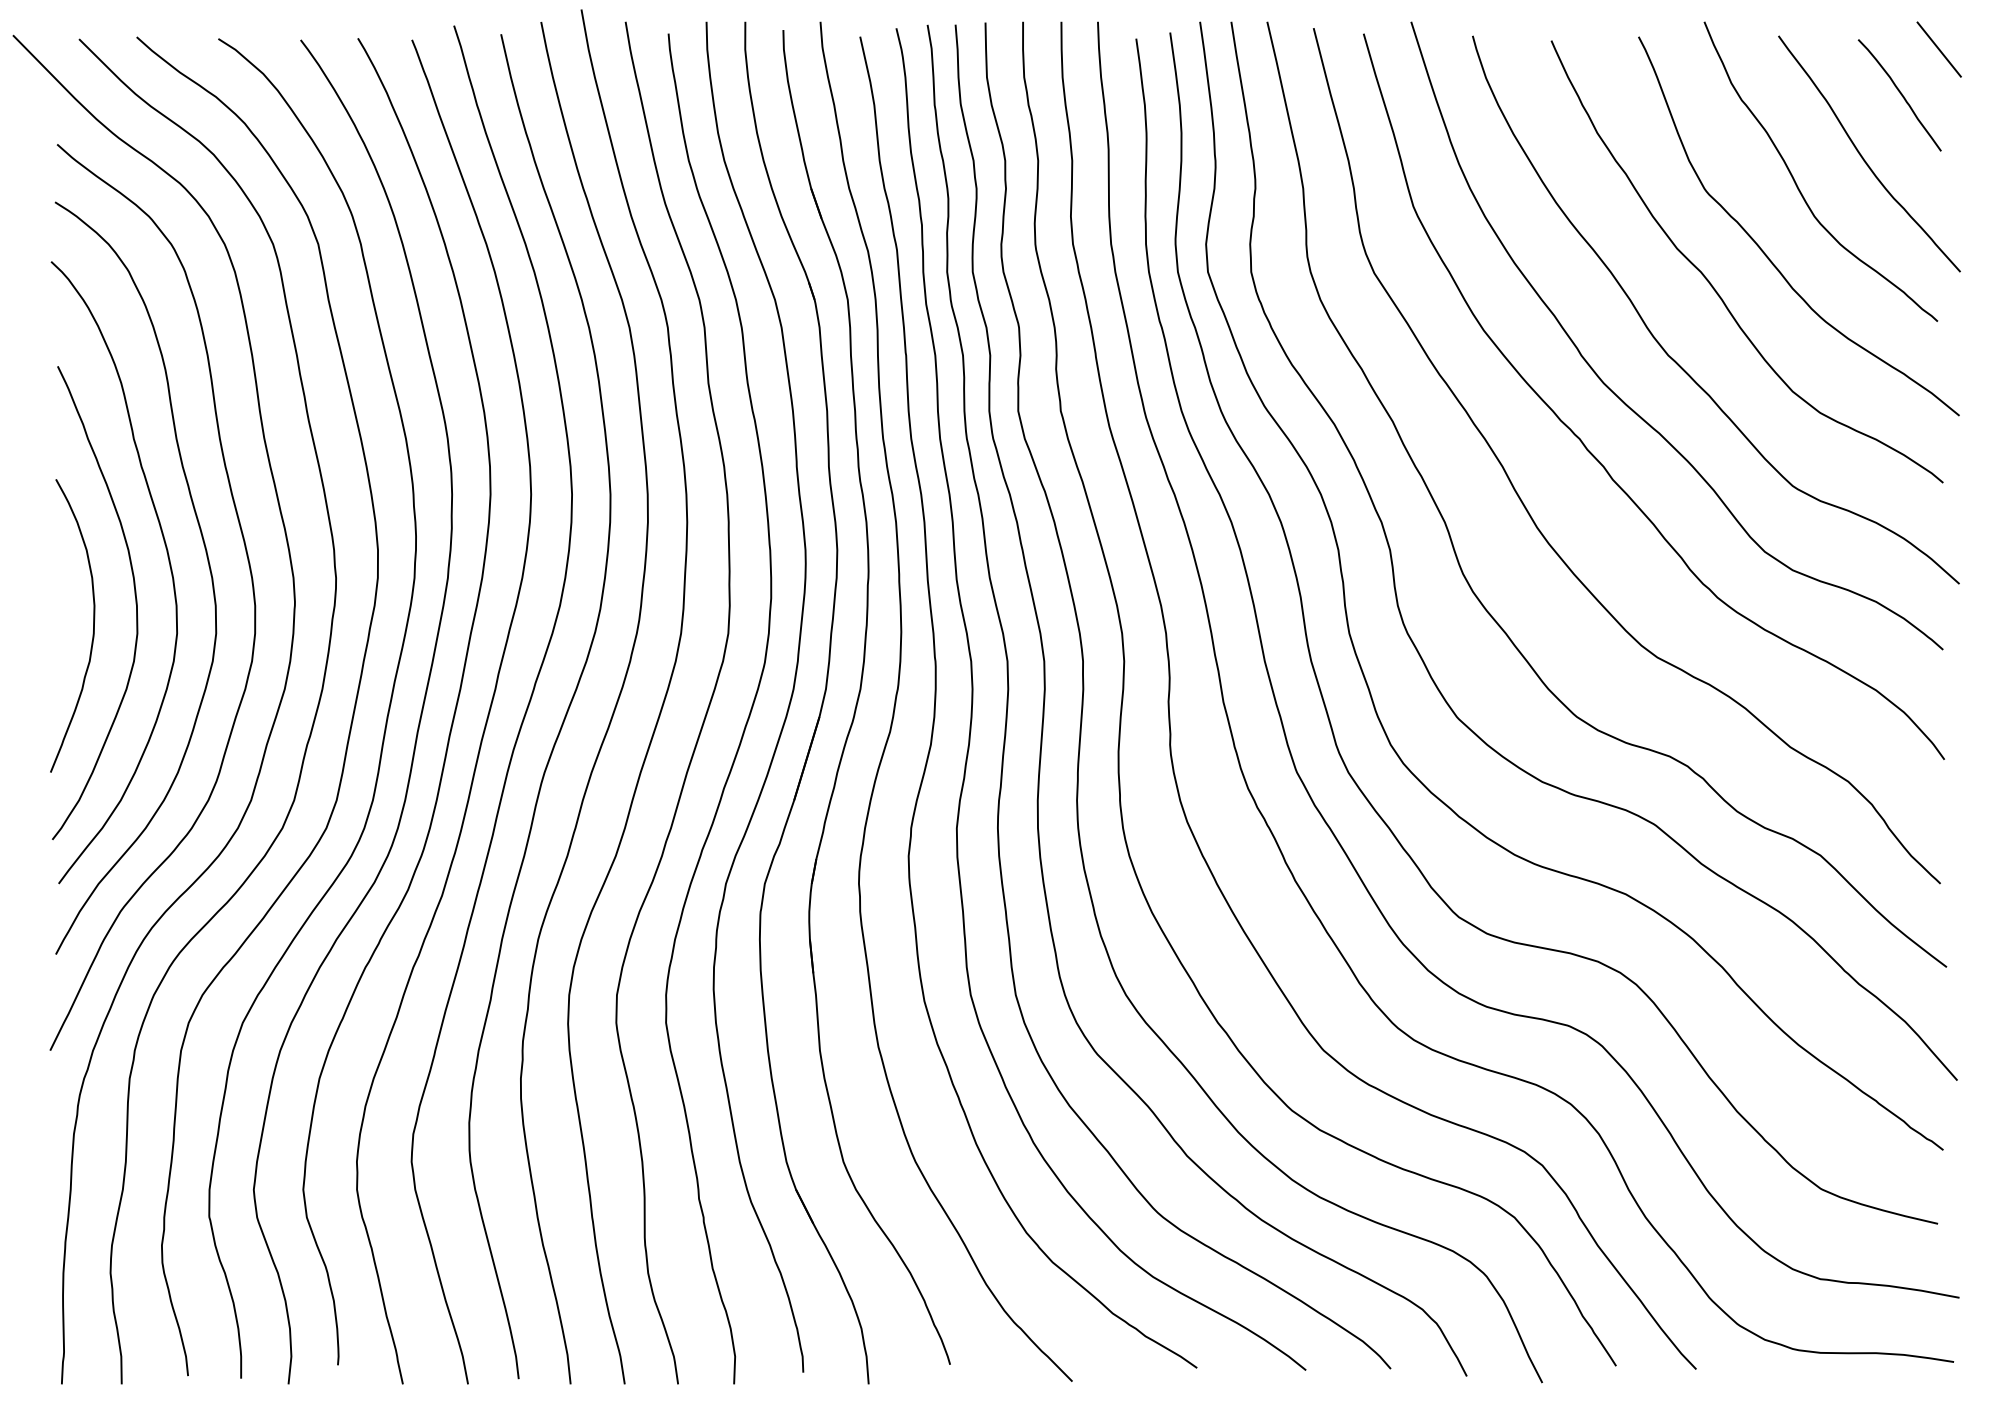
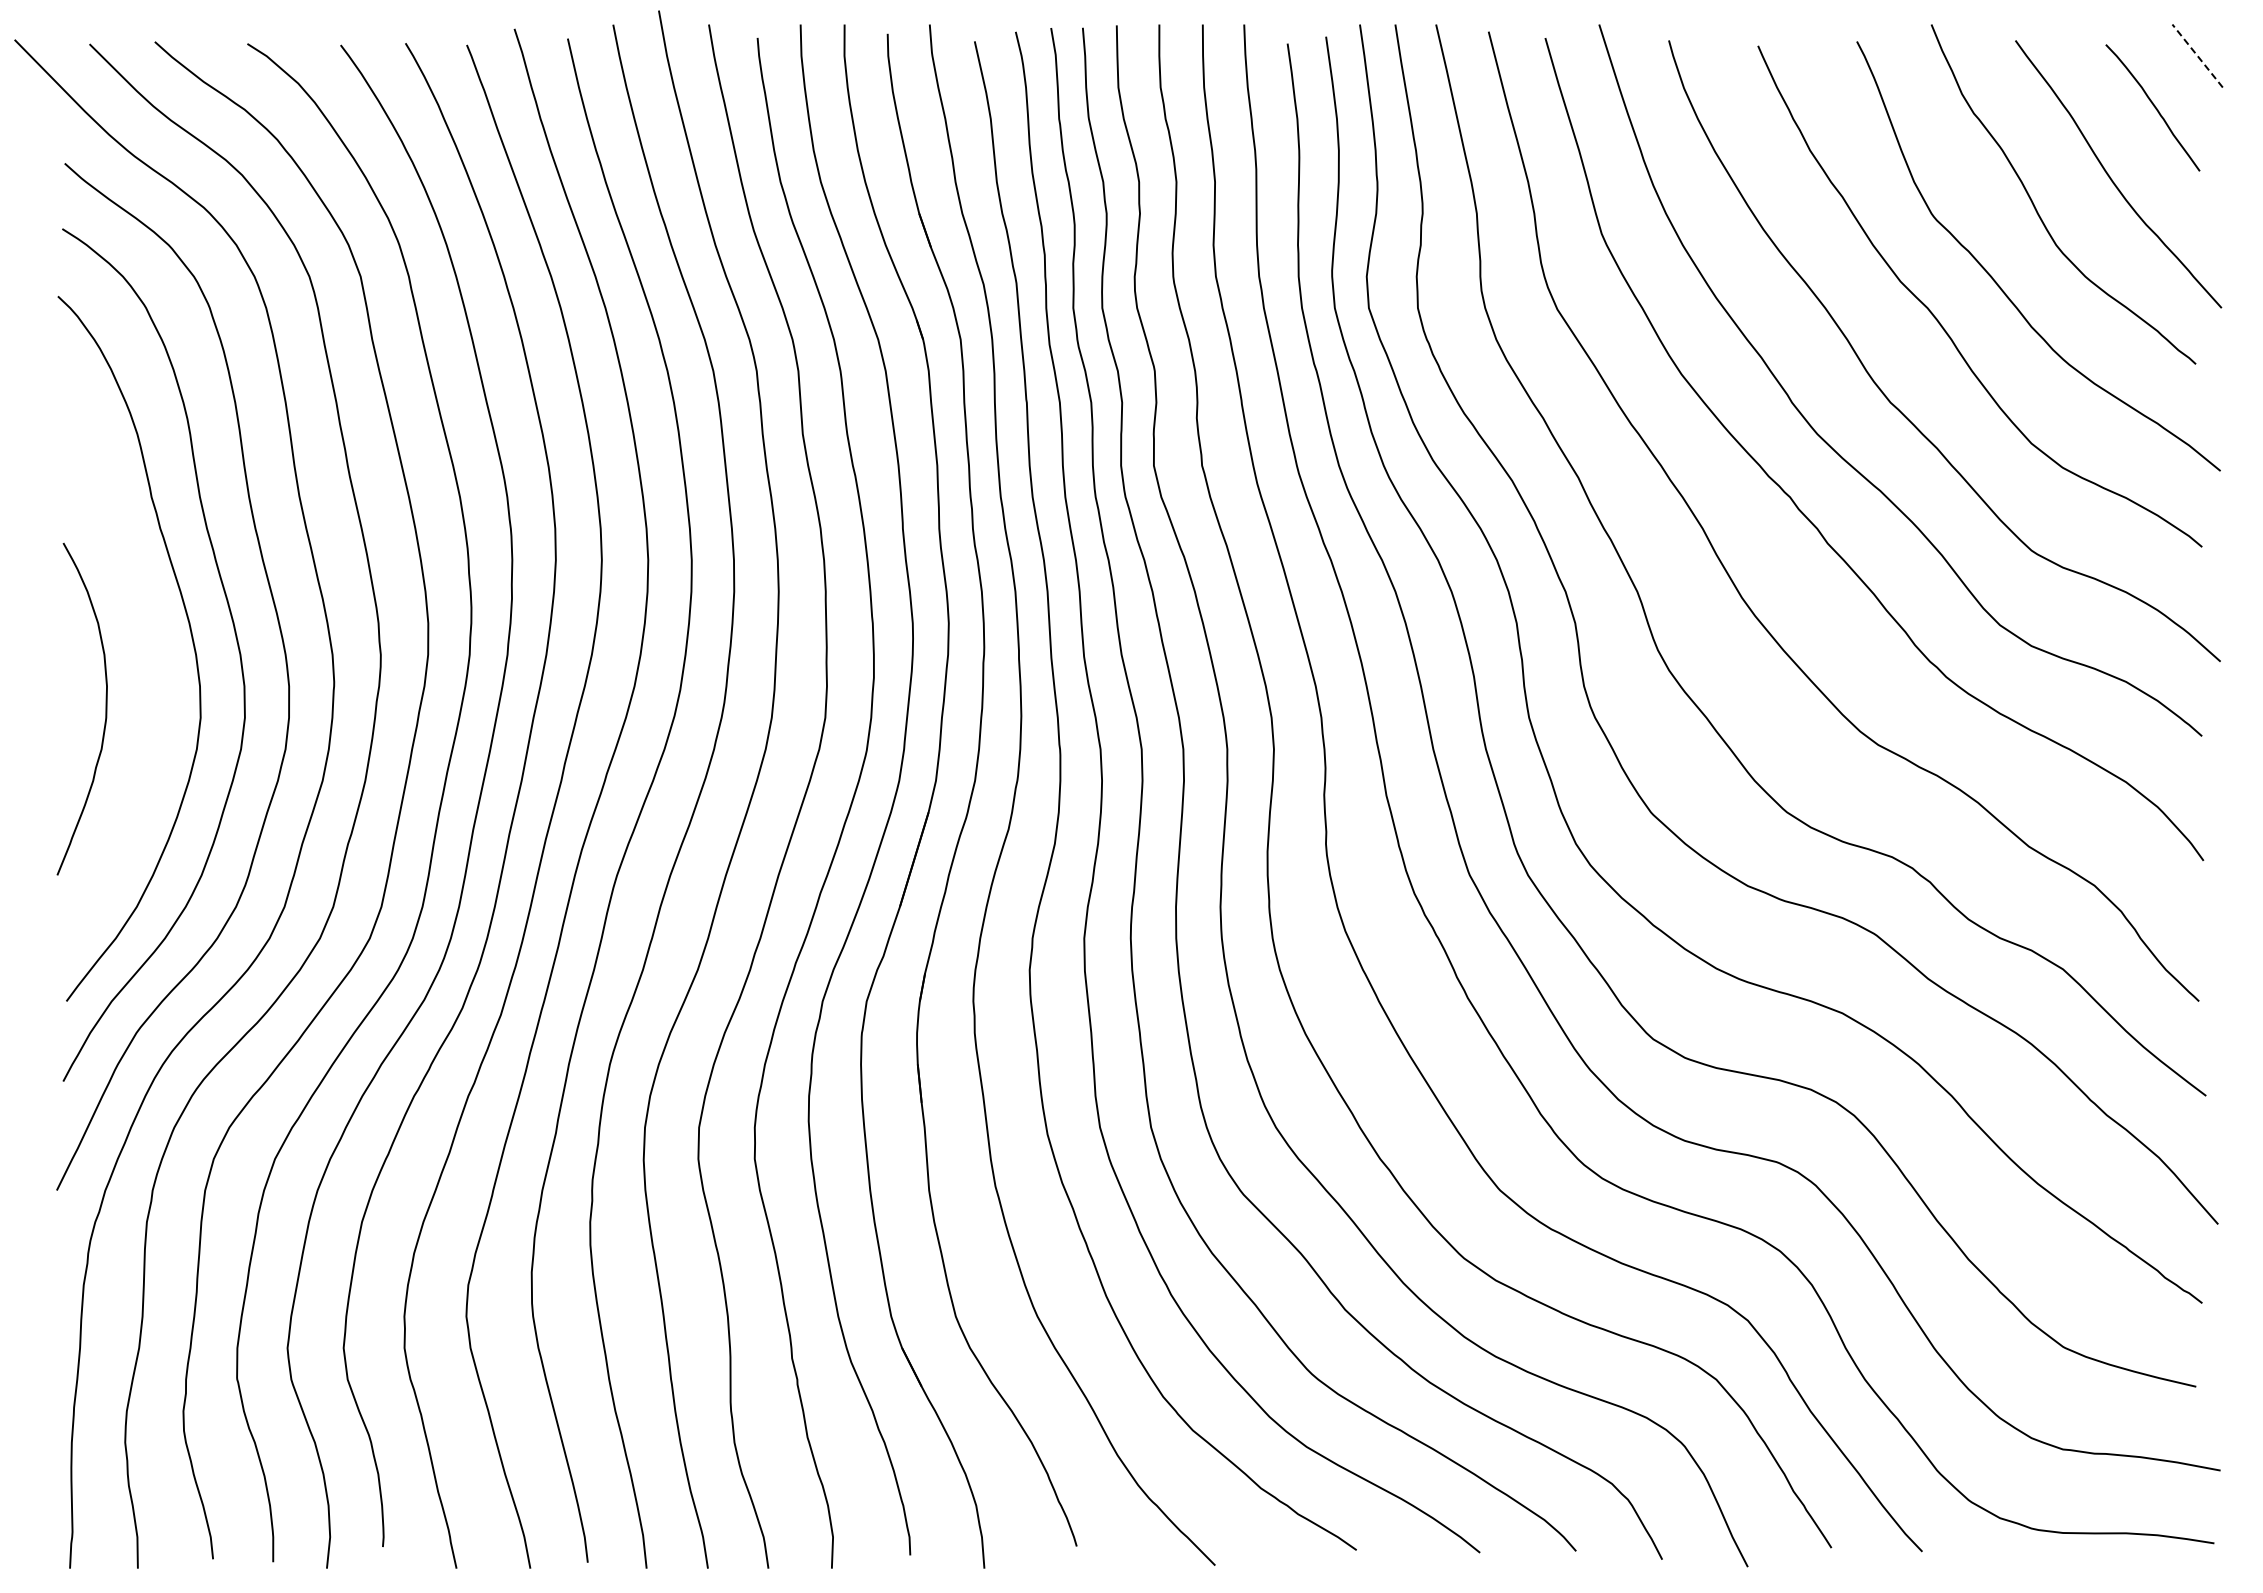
line: (1939, 49) -> (2197, 55), solid -> dashed
curve: (134, 595) -> (152, 674), removed

